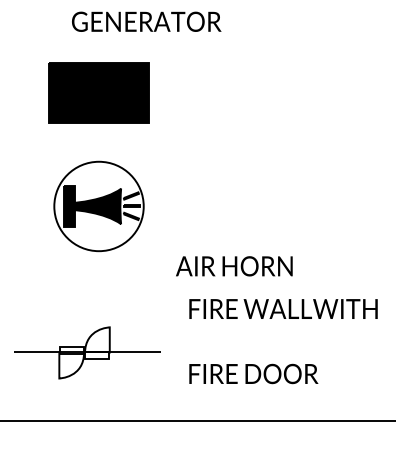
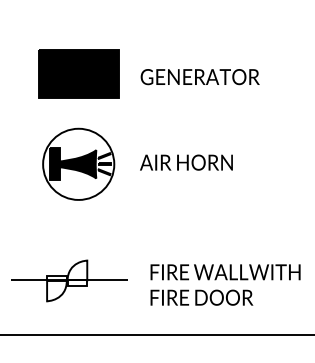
text: (146, 21) -> (200, 76), moved
text: (234, 266) -> (186, 162), moved
text: (283, 308) -> (225, 271), moved

